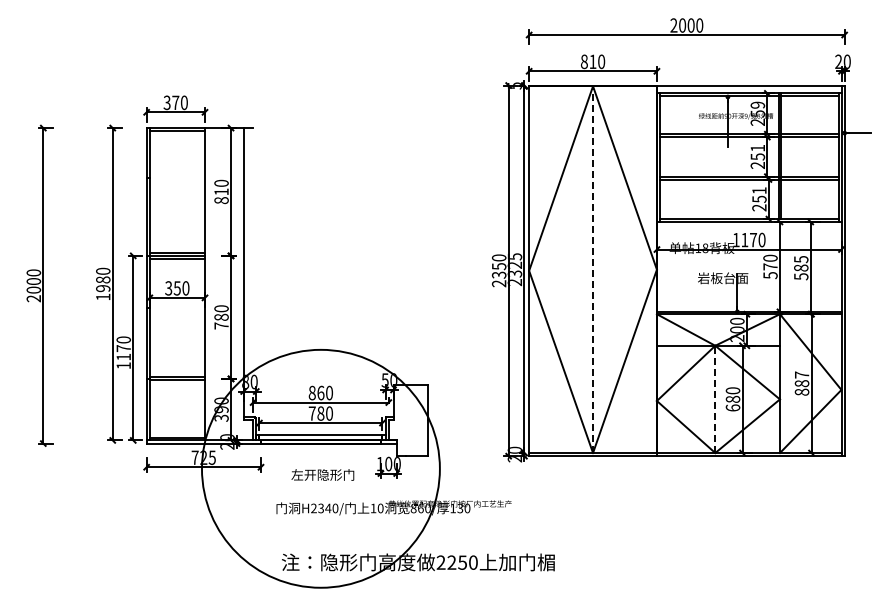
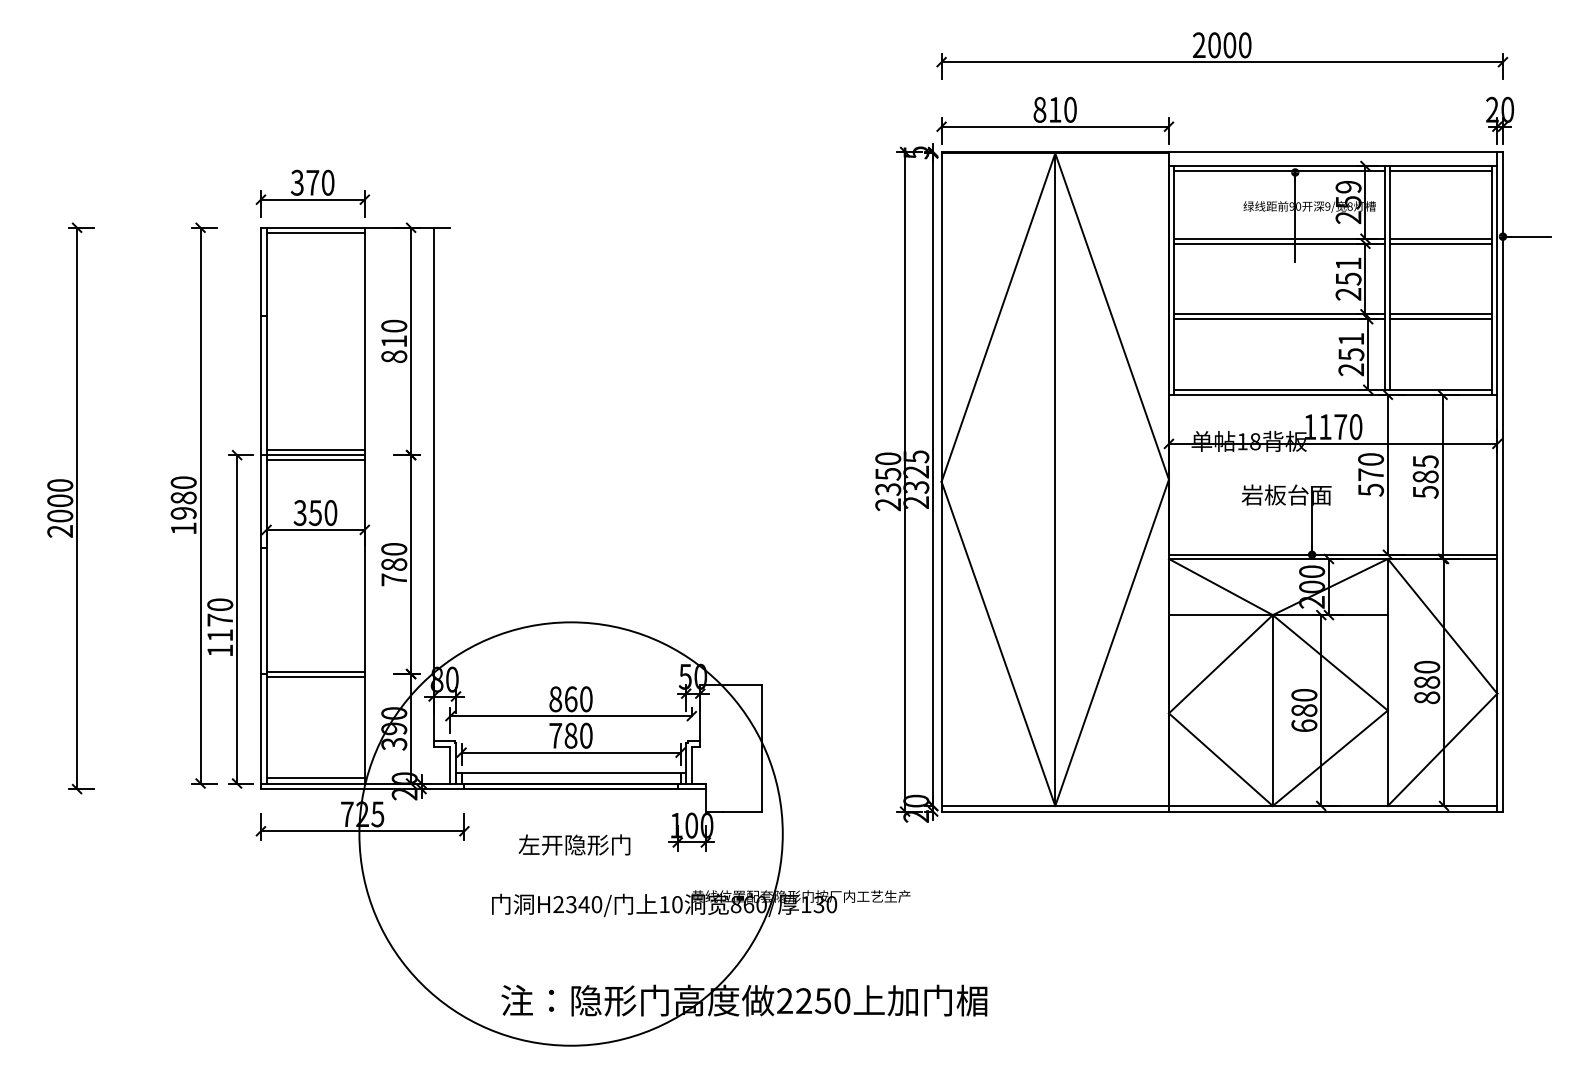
line: (593, 269) -> (1056, 479), dashed -> solid
text: (801, 374) -> (1426, 666), 887 -> 880
line: (715, 399) -> (1273, 710), dashed -> solid

